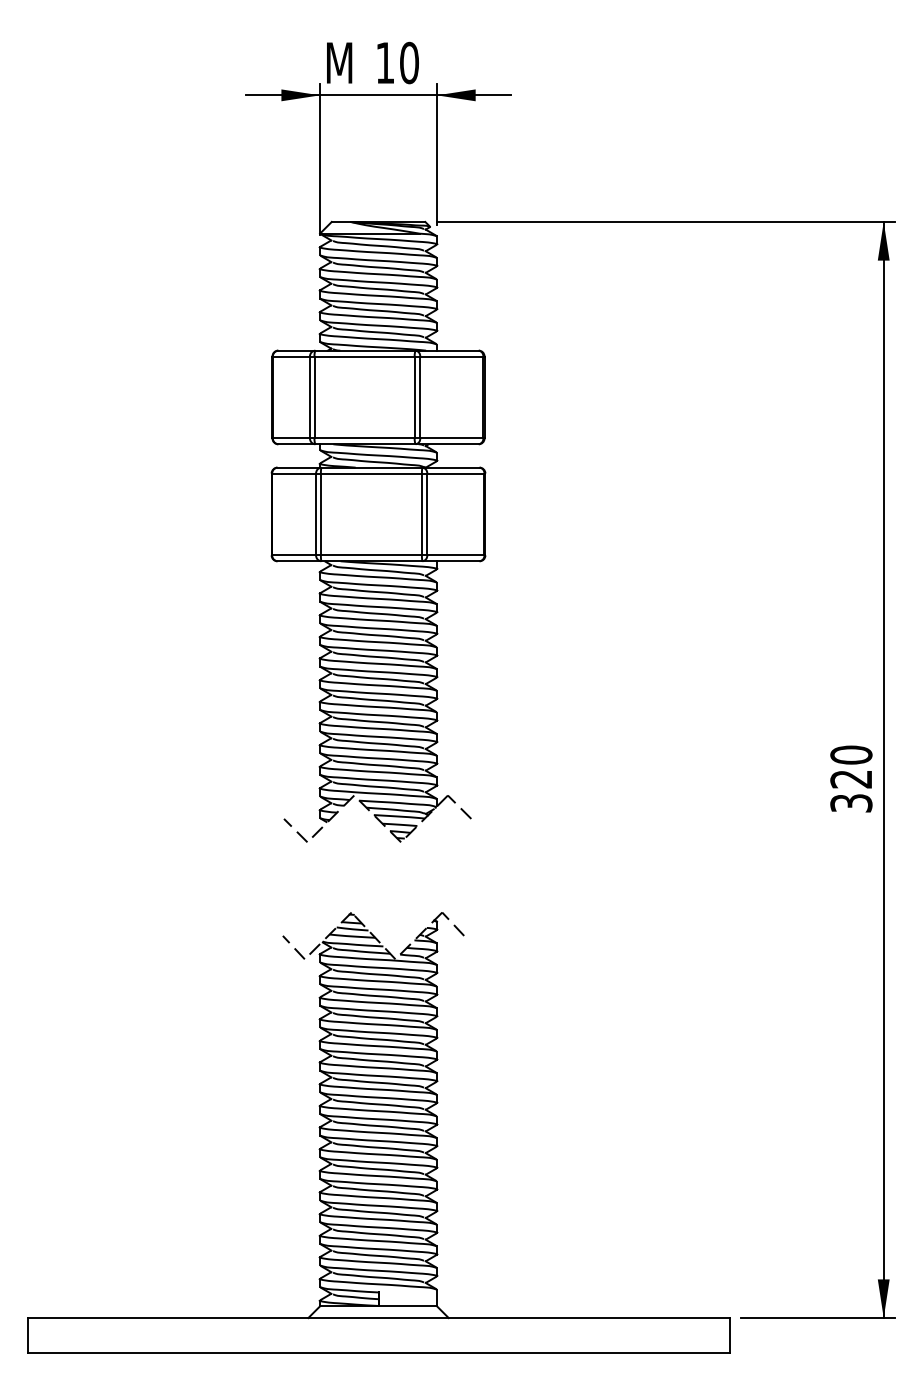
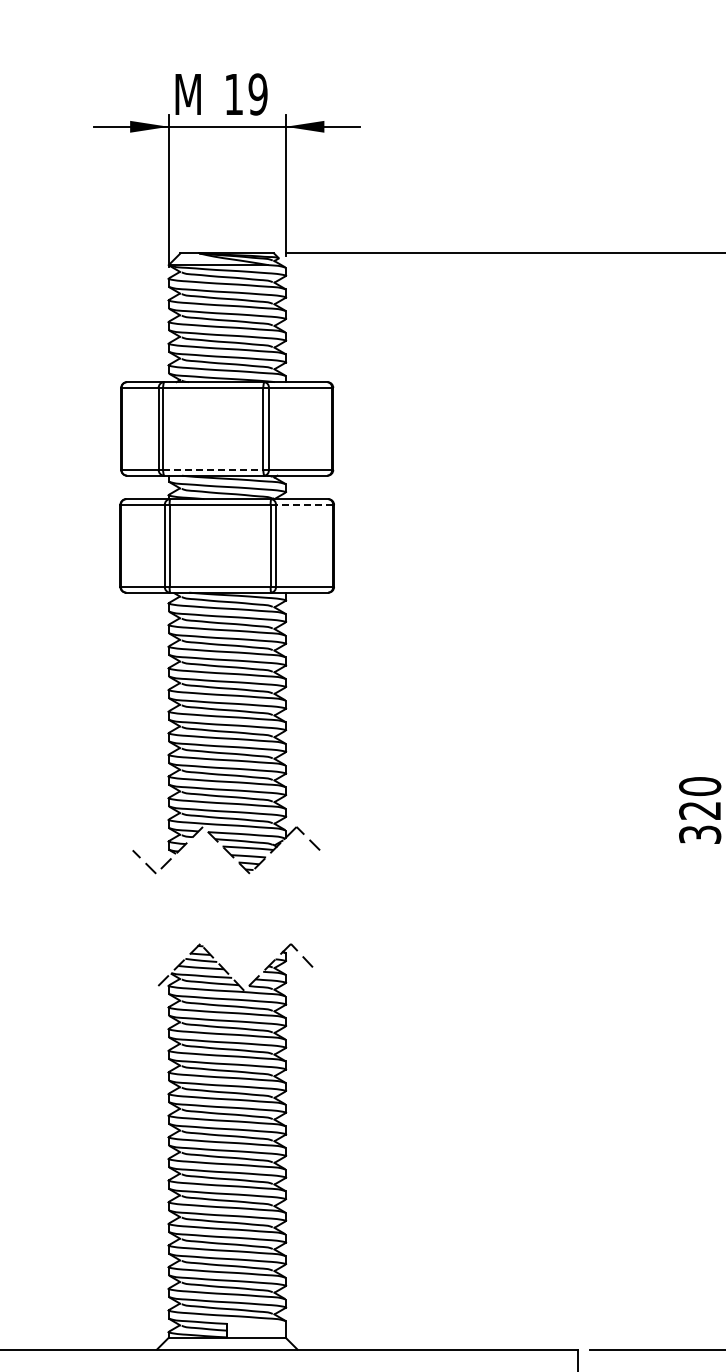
text: (408, 63) -> (257, 94), 10 -> 19
line: (365, 438) -> (214, 469), solid -> dashed
line: (455, 473) -> (304, 504), solid -> dashed
line: (293, 947) -> (142, 978), removed

